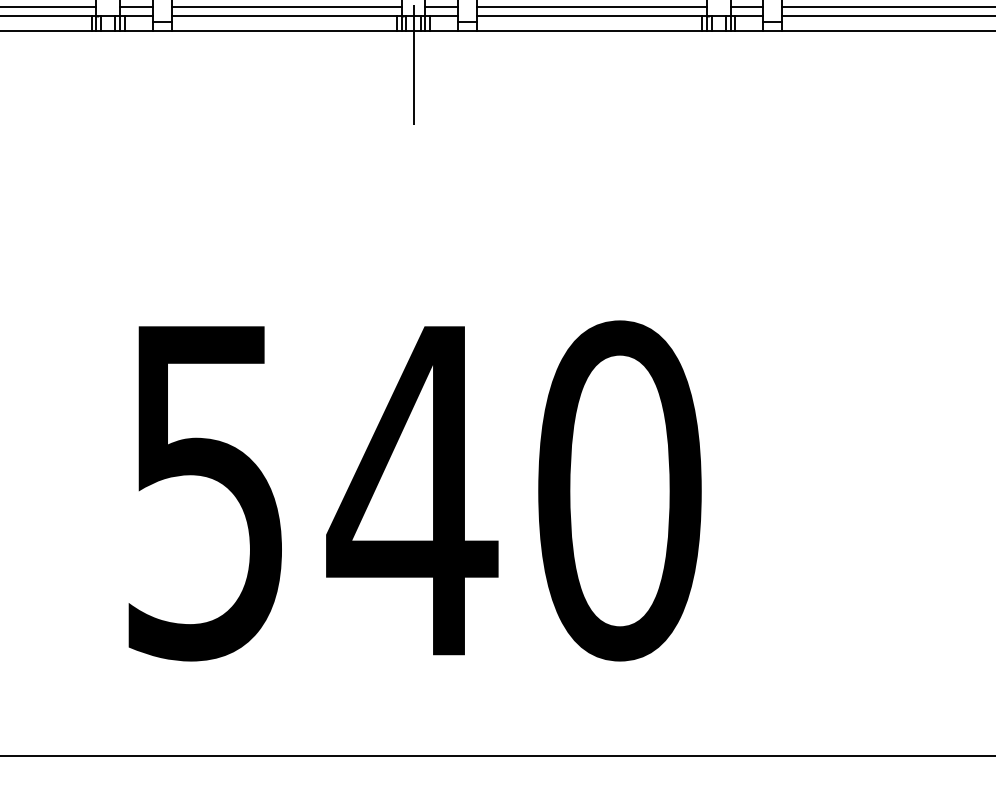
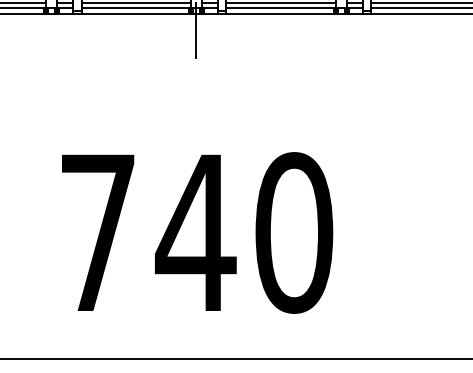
text: (205, 492) -> (97, 233), 540 -> 740

